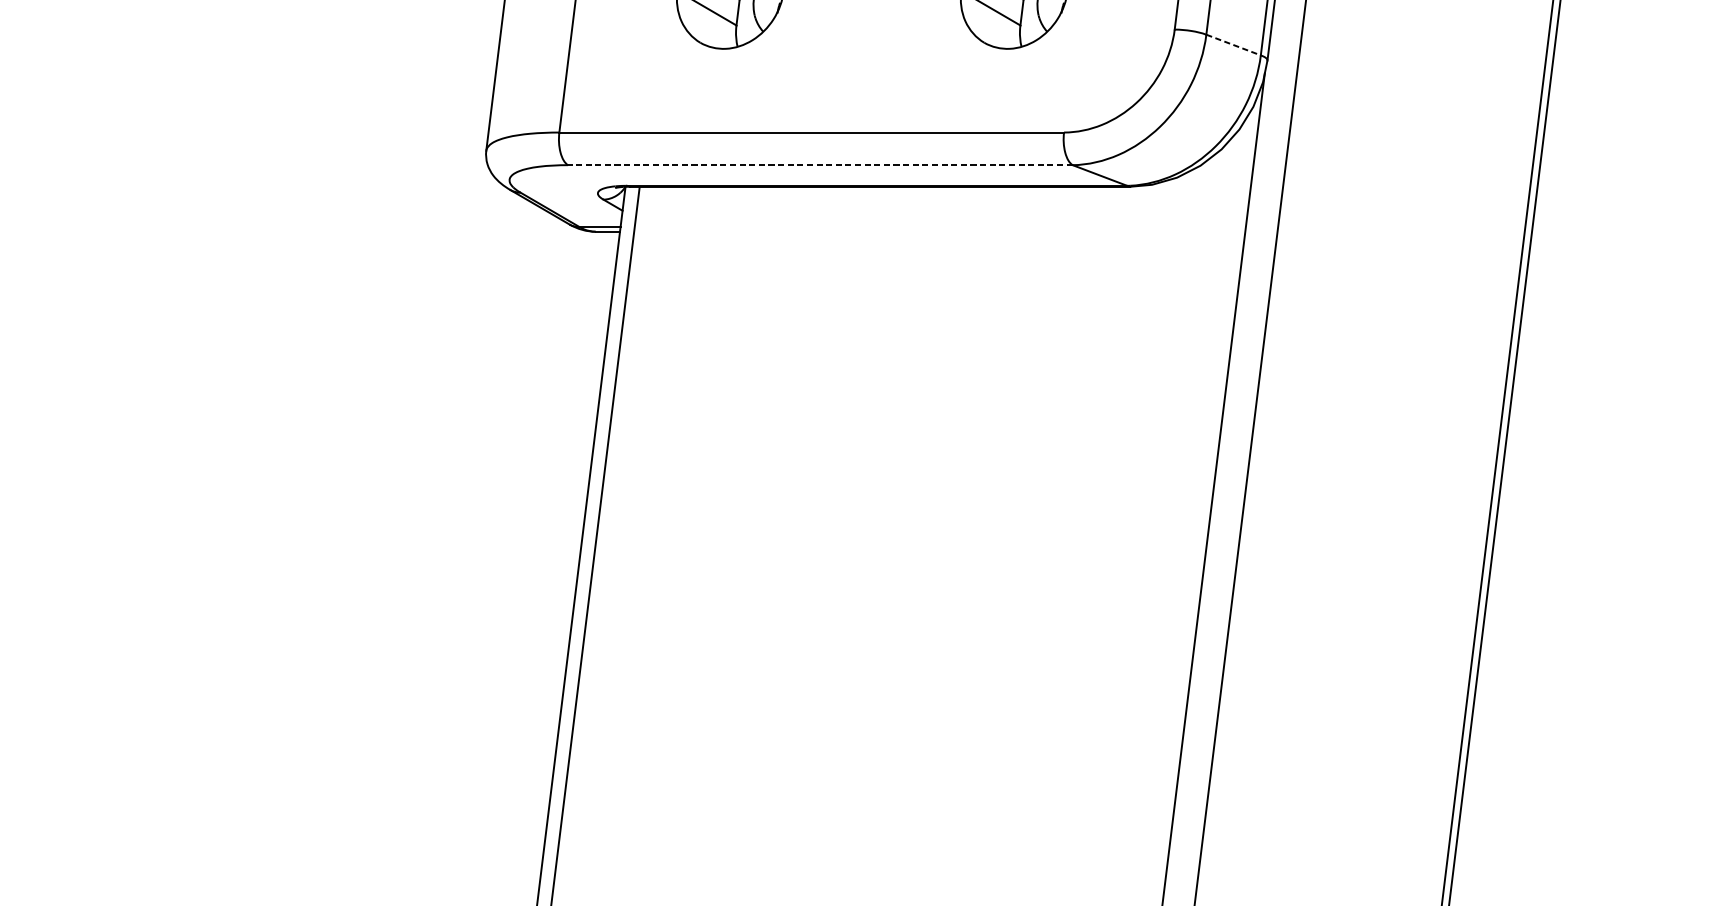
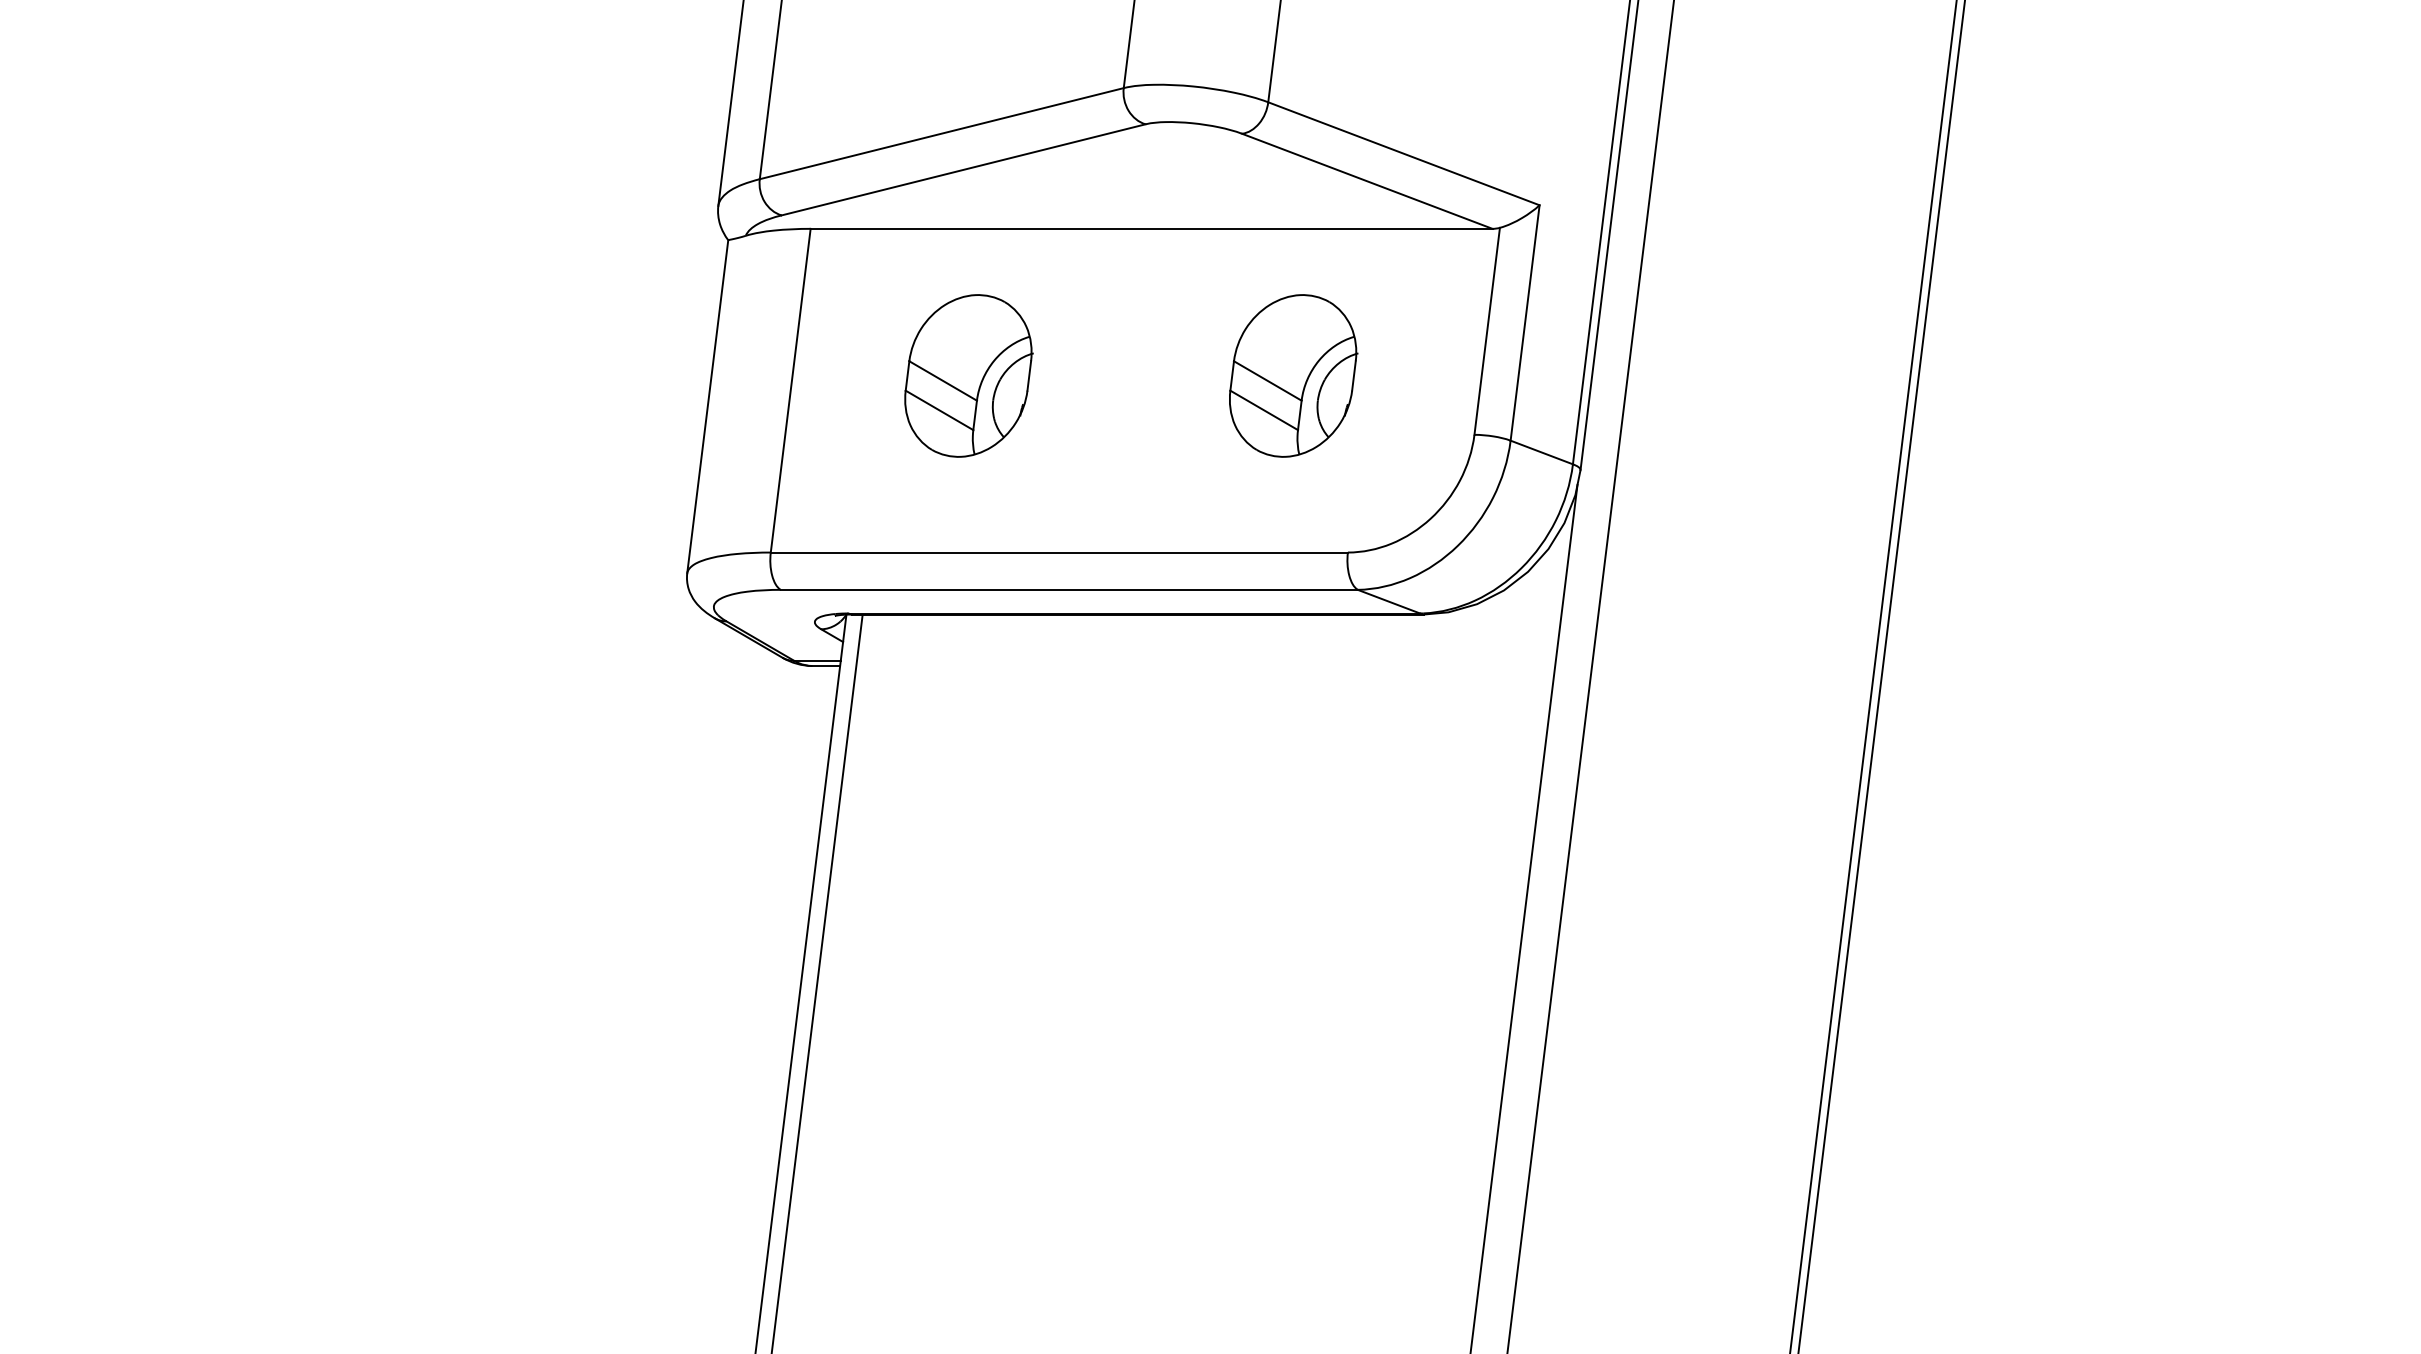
line: (1234, 45) -> (1542, 452), dashed -> solid
line: (820, 164) -> (1069, 589), dashed -> solid

